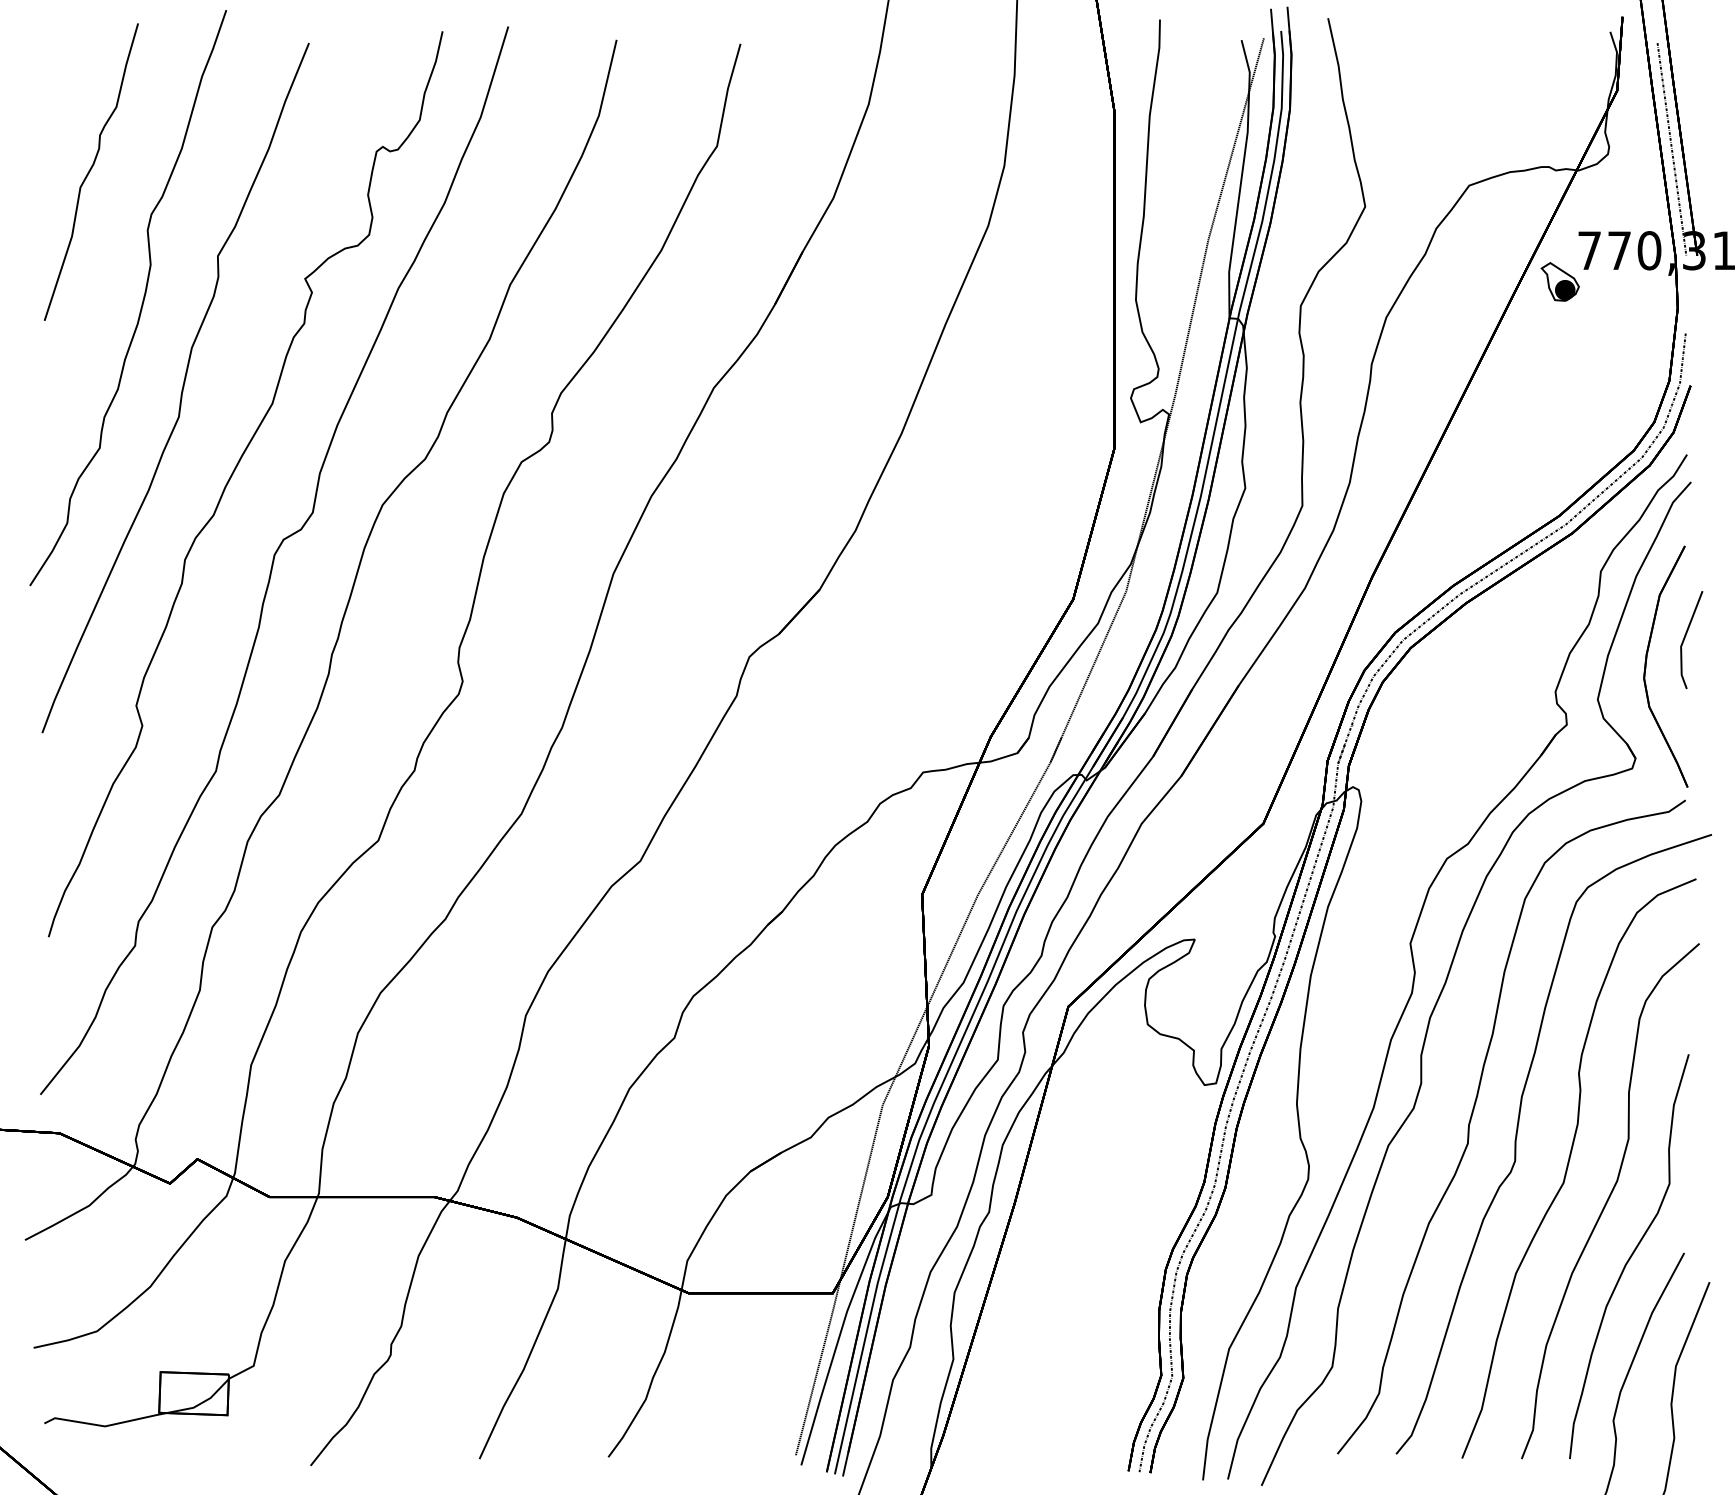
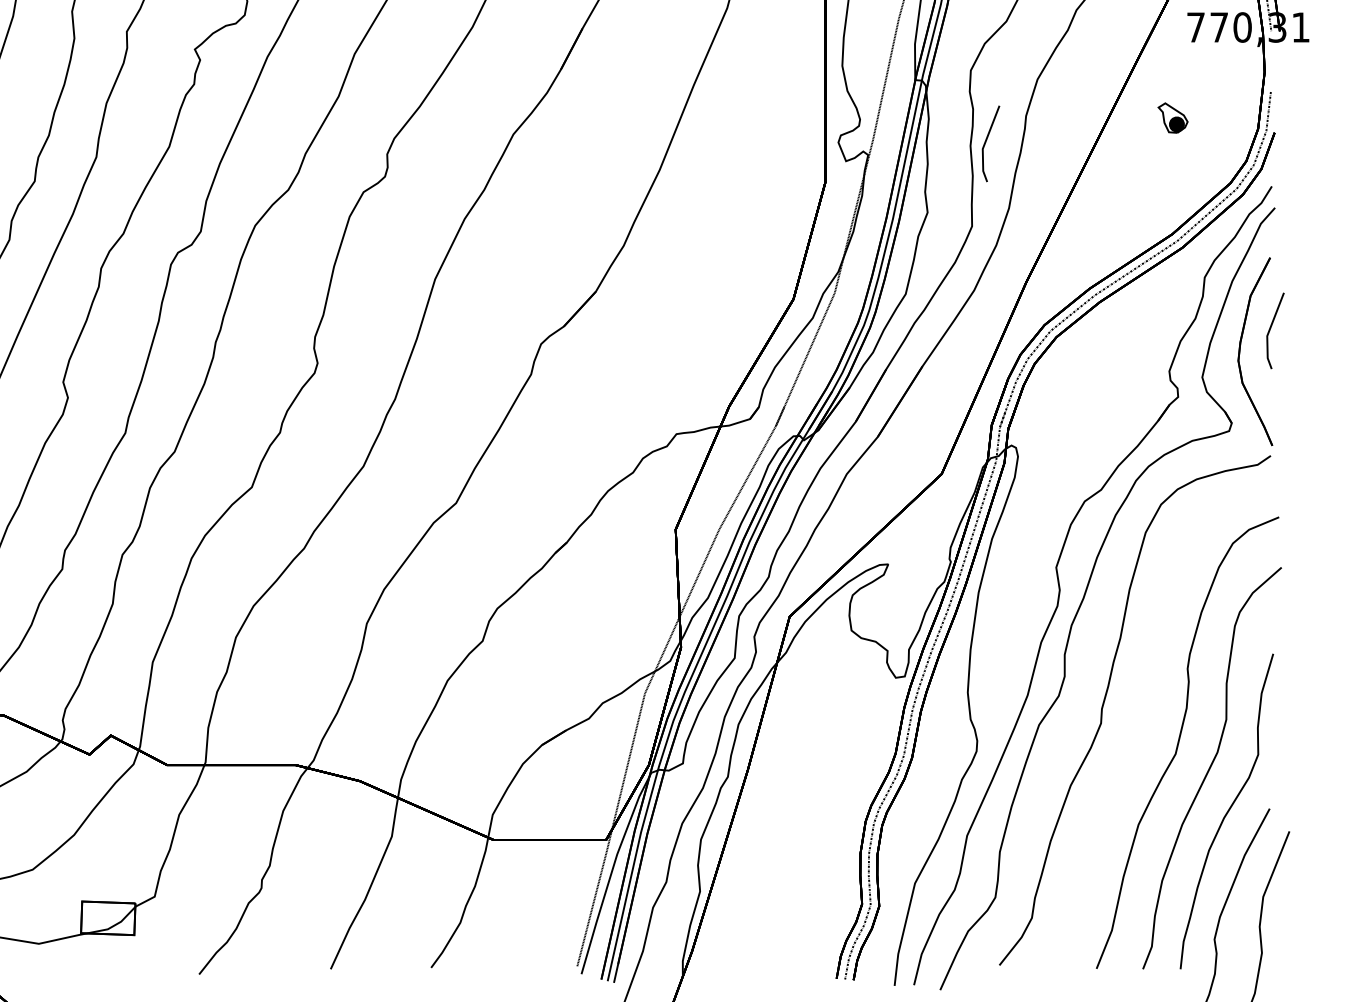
part: (1559, 281) -> (1172, 117), moved
part: (1320, 398) -> (986, 142), added
part: (1517, 1136) -> (1139, 717), removed

